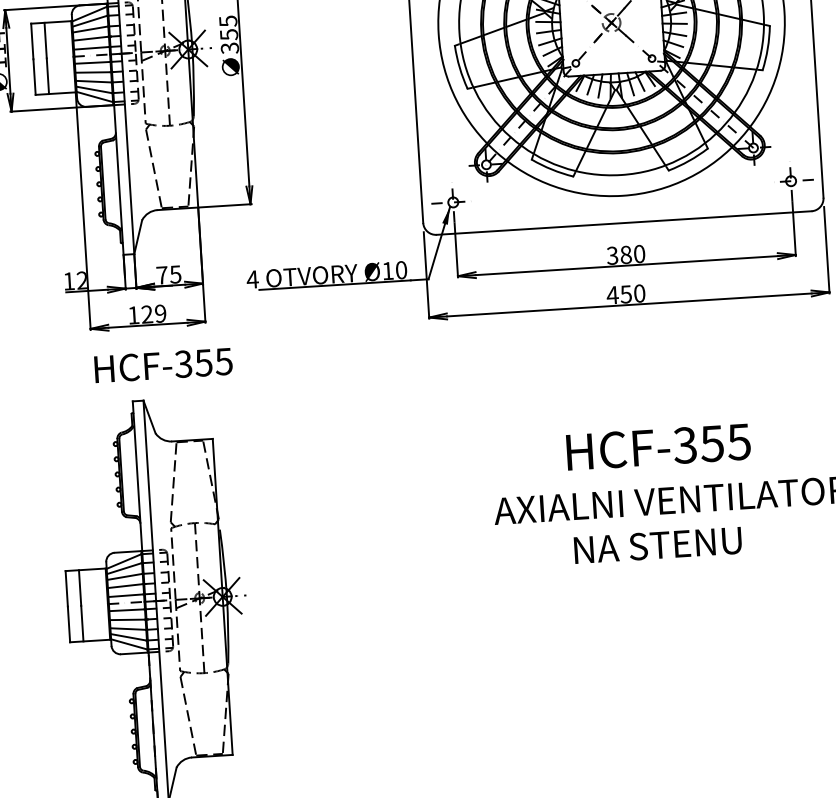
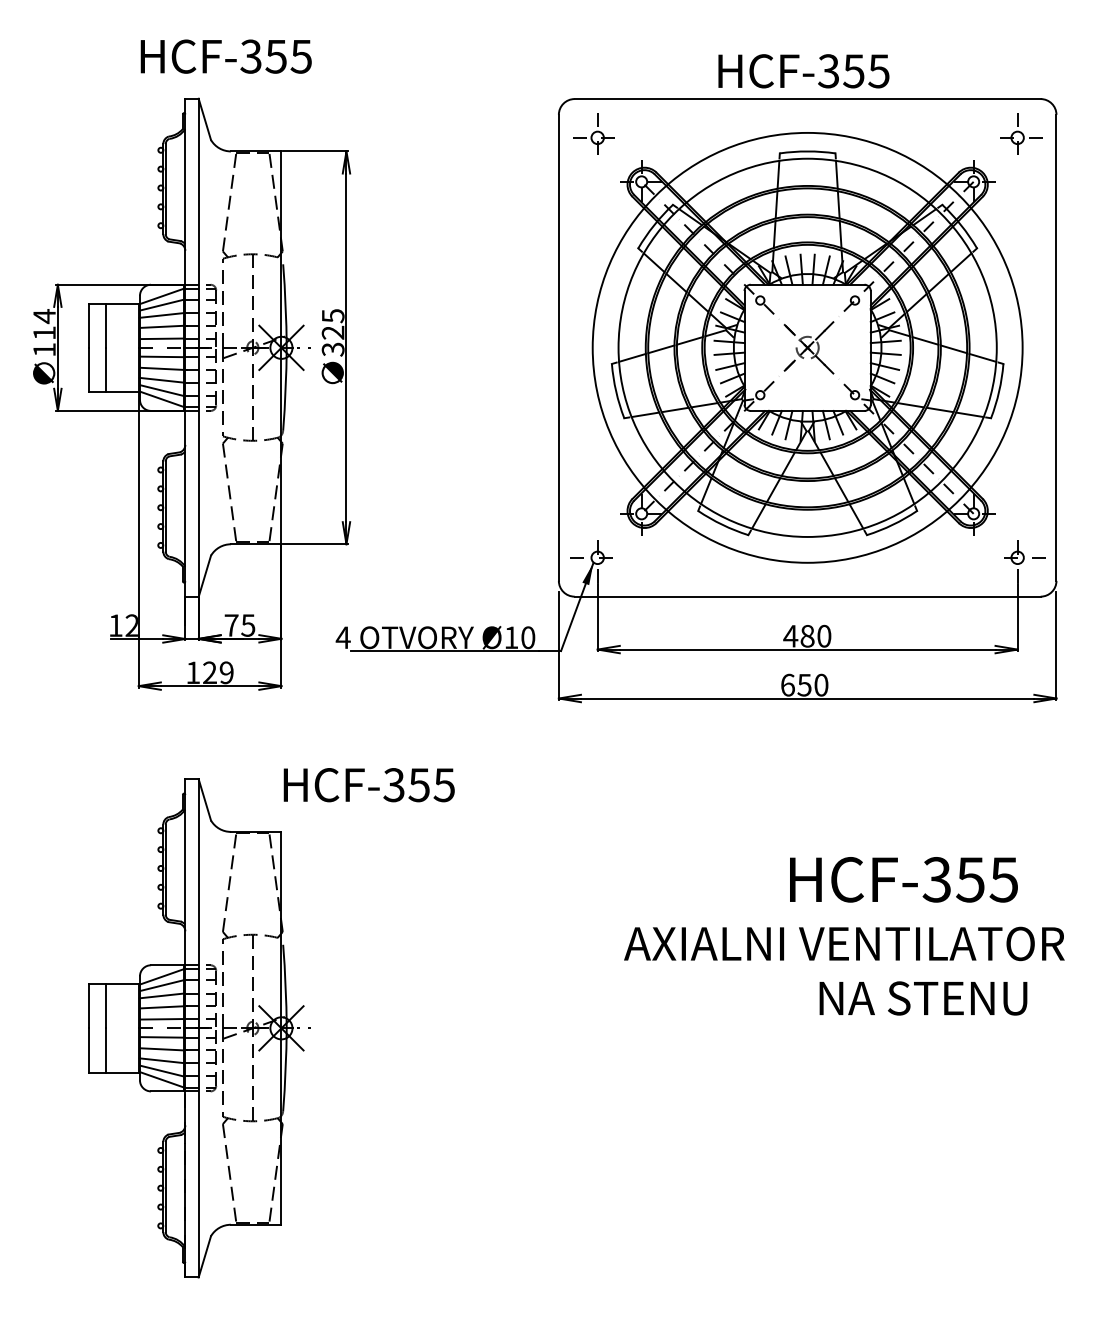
text: (228, 34) -> (332, 332), 355 -> 325
text: (612, 255) -> (790, 635), 380 -> 480
text: (612, 294) -> (787, 684), 450 -> 650
text: (162, 365) -> (368, 785), moved
text: (658, 446) -> (903, 879), moved
text: (658, 545) -> (923, 998), moved

